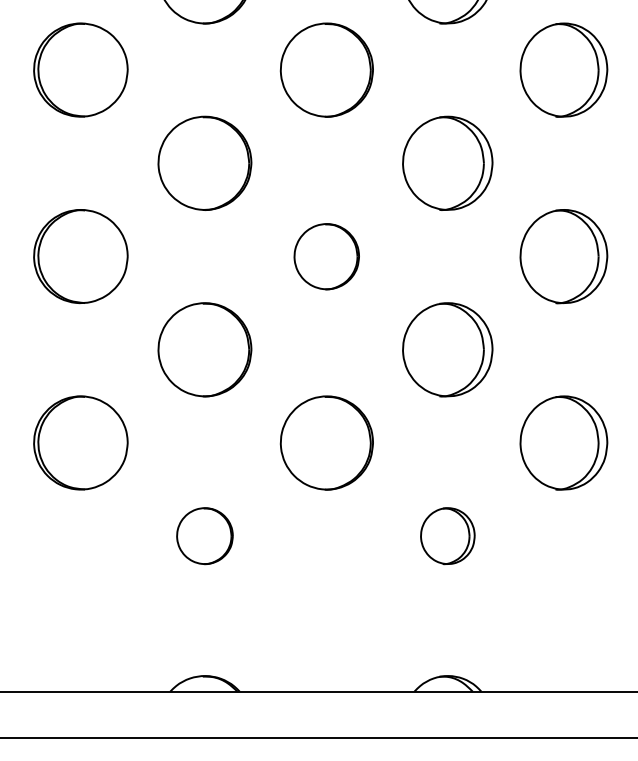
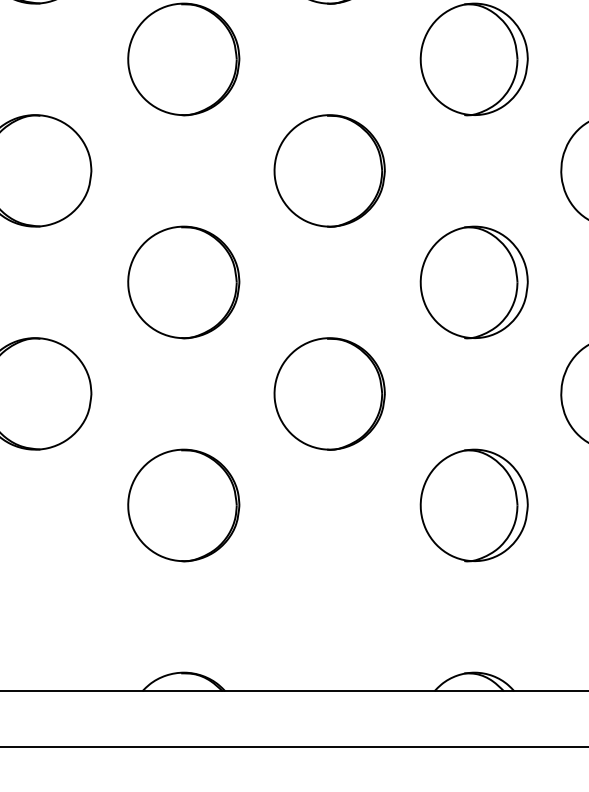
part: (326, 256) -> (329, 170), size x1.43
part: (204, 535) -> (183, 504), size x1.67
part: (447, 535) -> (473, 504), size x1.67

